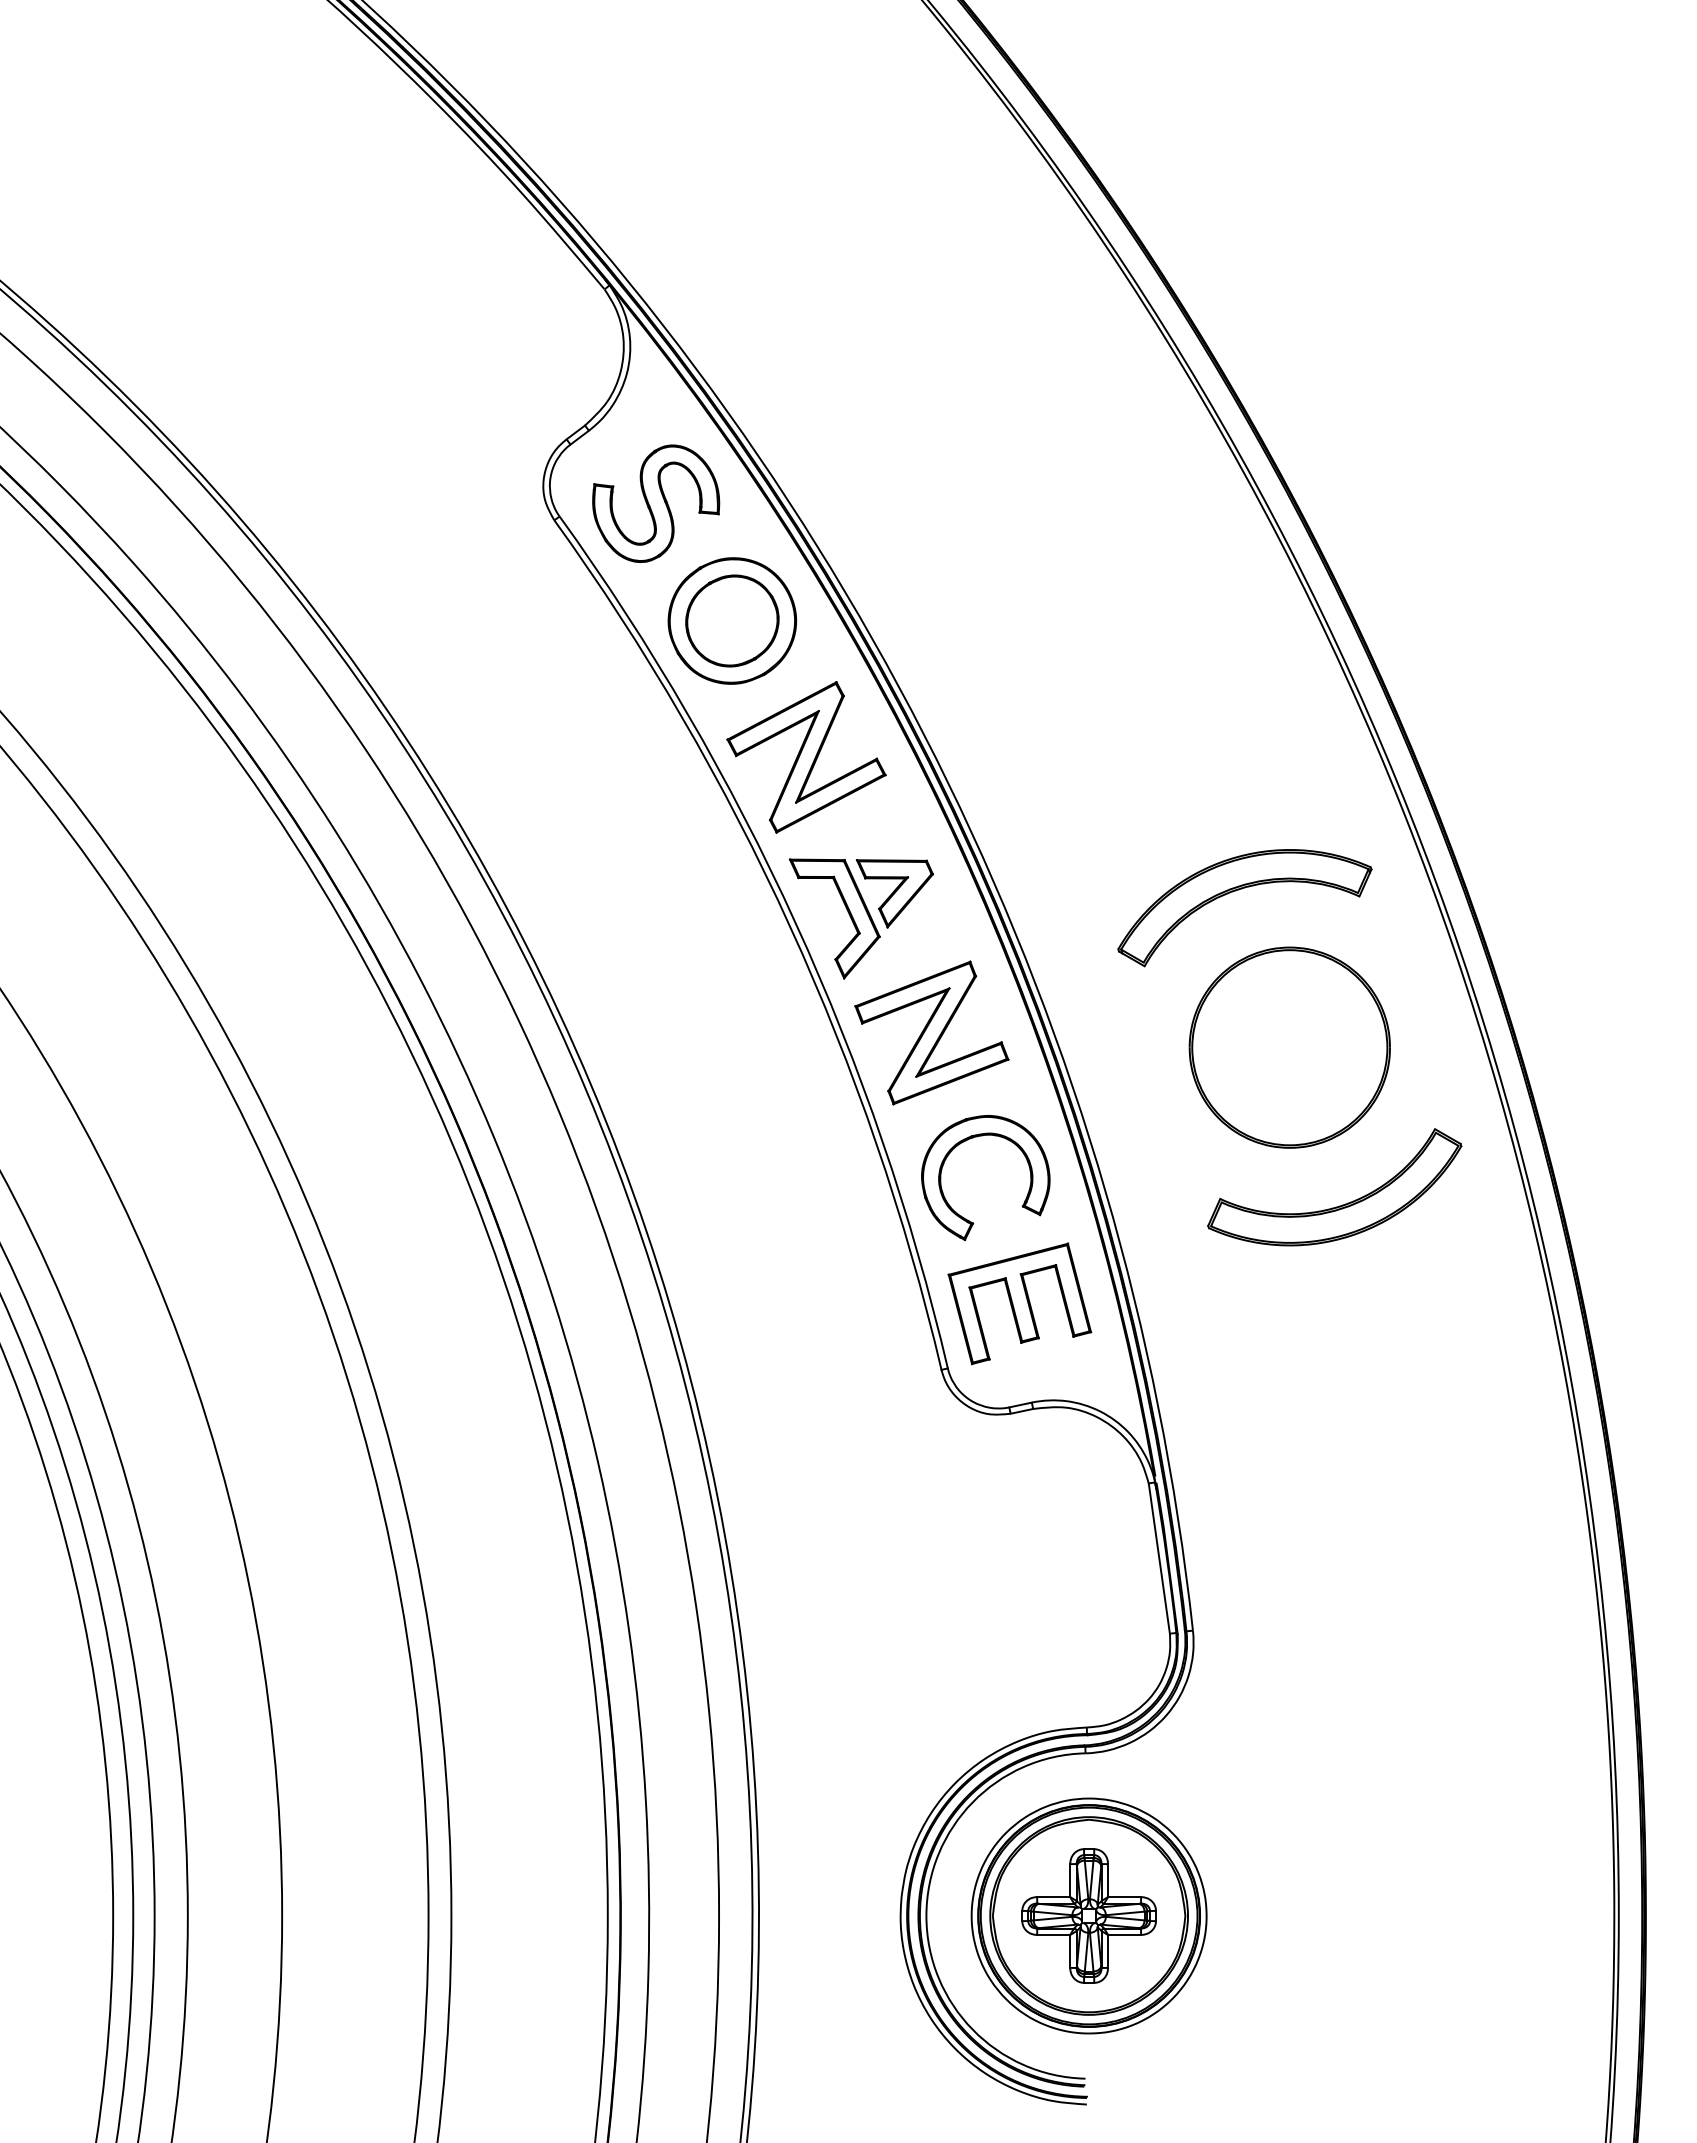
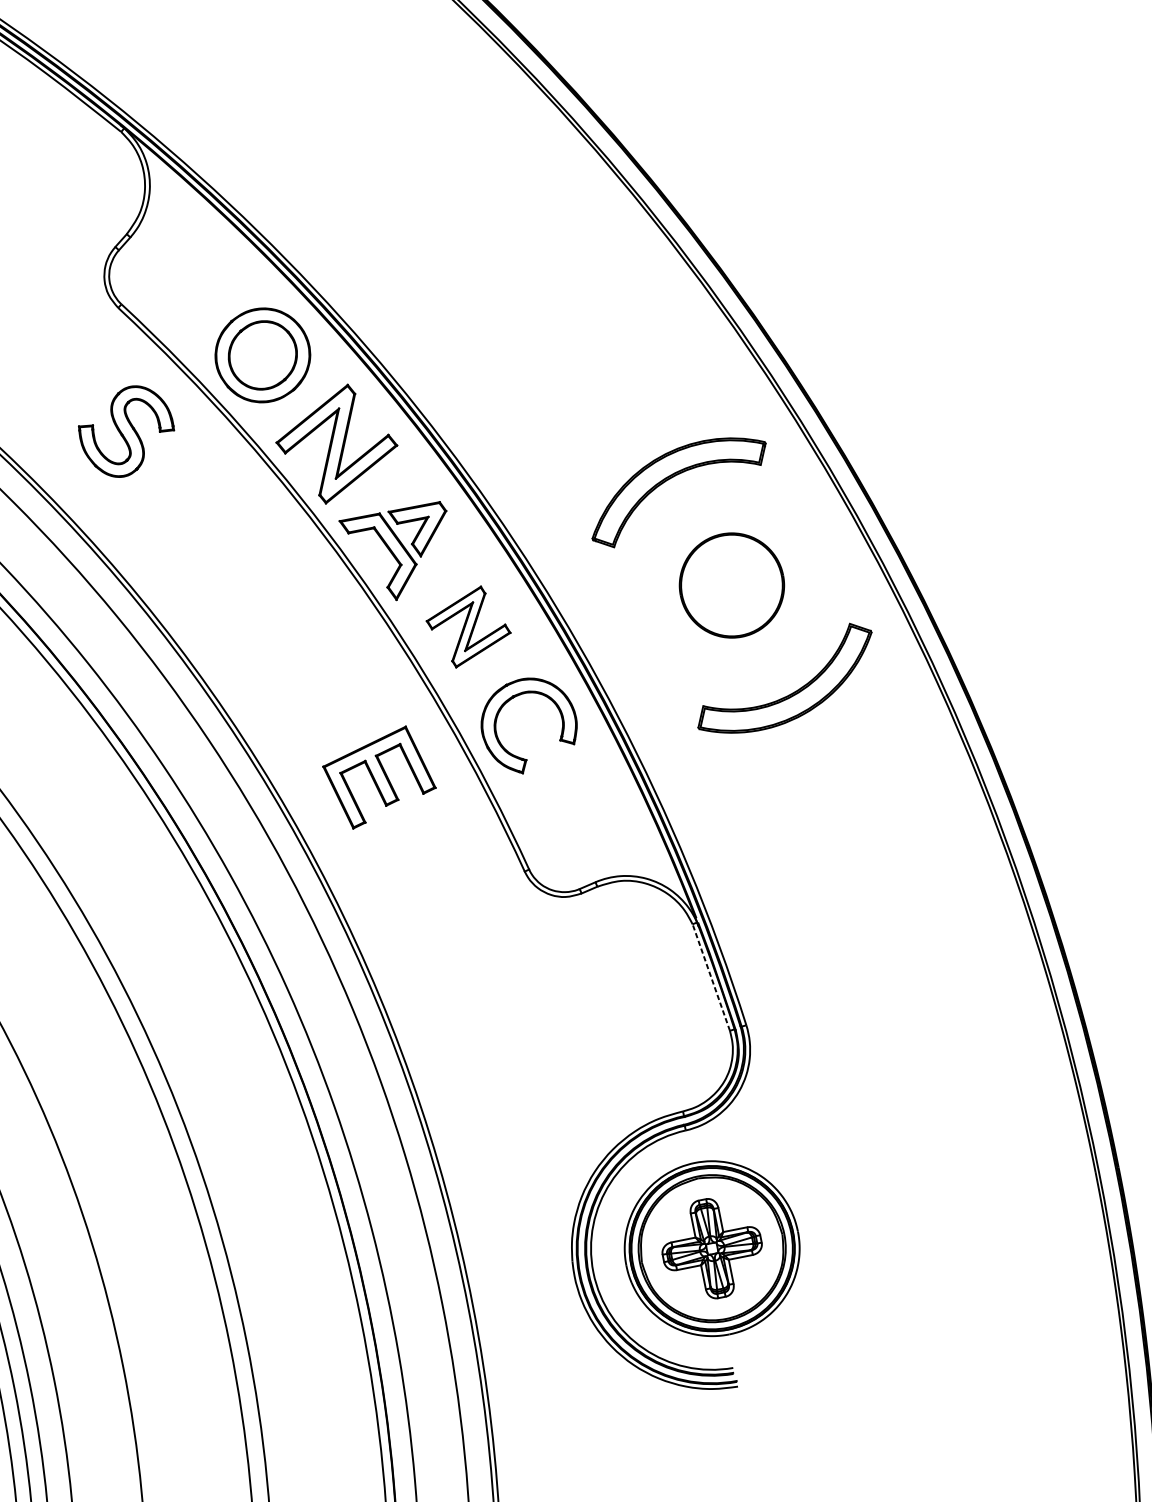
part: (656, 503) -> (127, 431), moved
part: (931, 1032) -> (468, 626), size x0.7
part: (1289, 1047) -> (731, 585), size x0.7
part: (1019, 1303) -> (379, 777), moved
line: (1159, 1558) -> (711, 977), solid -> dashed

